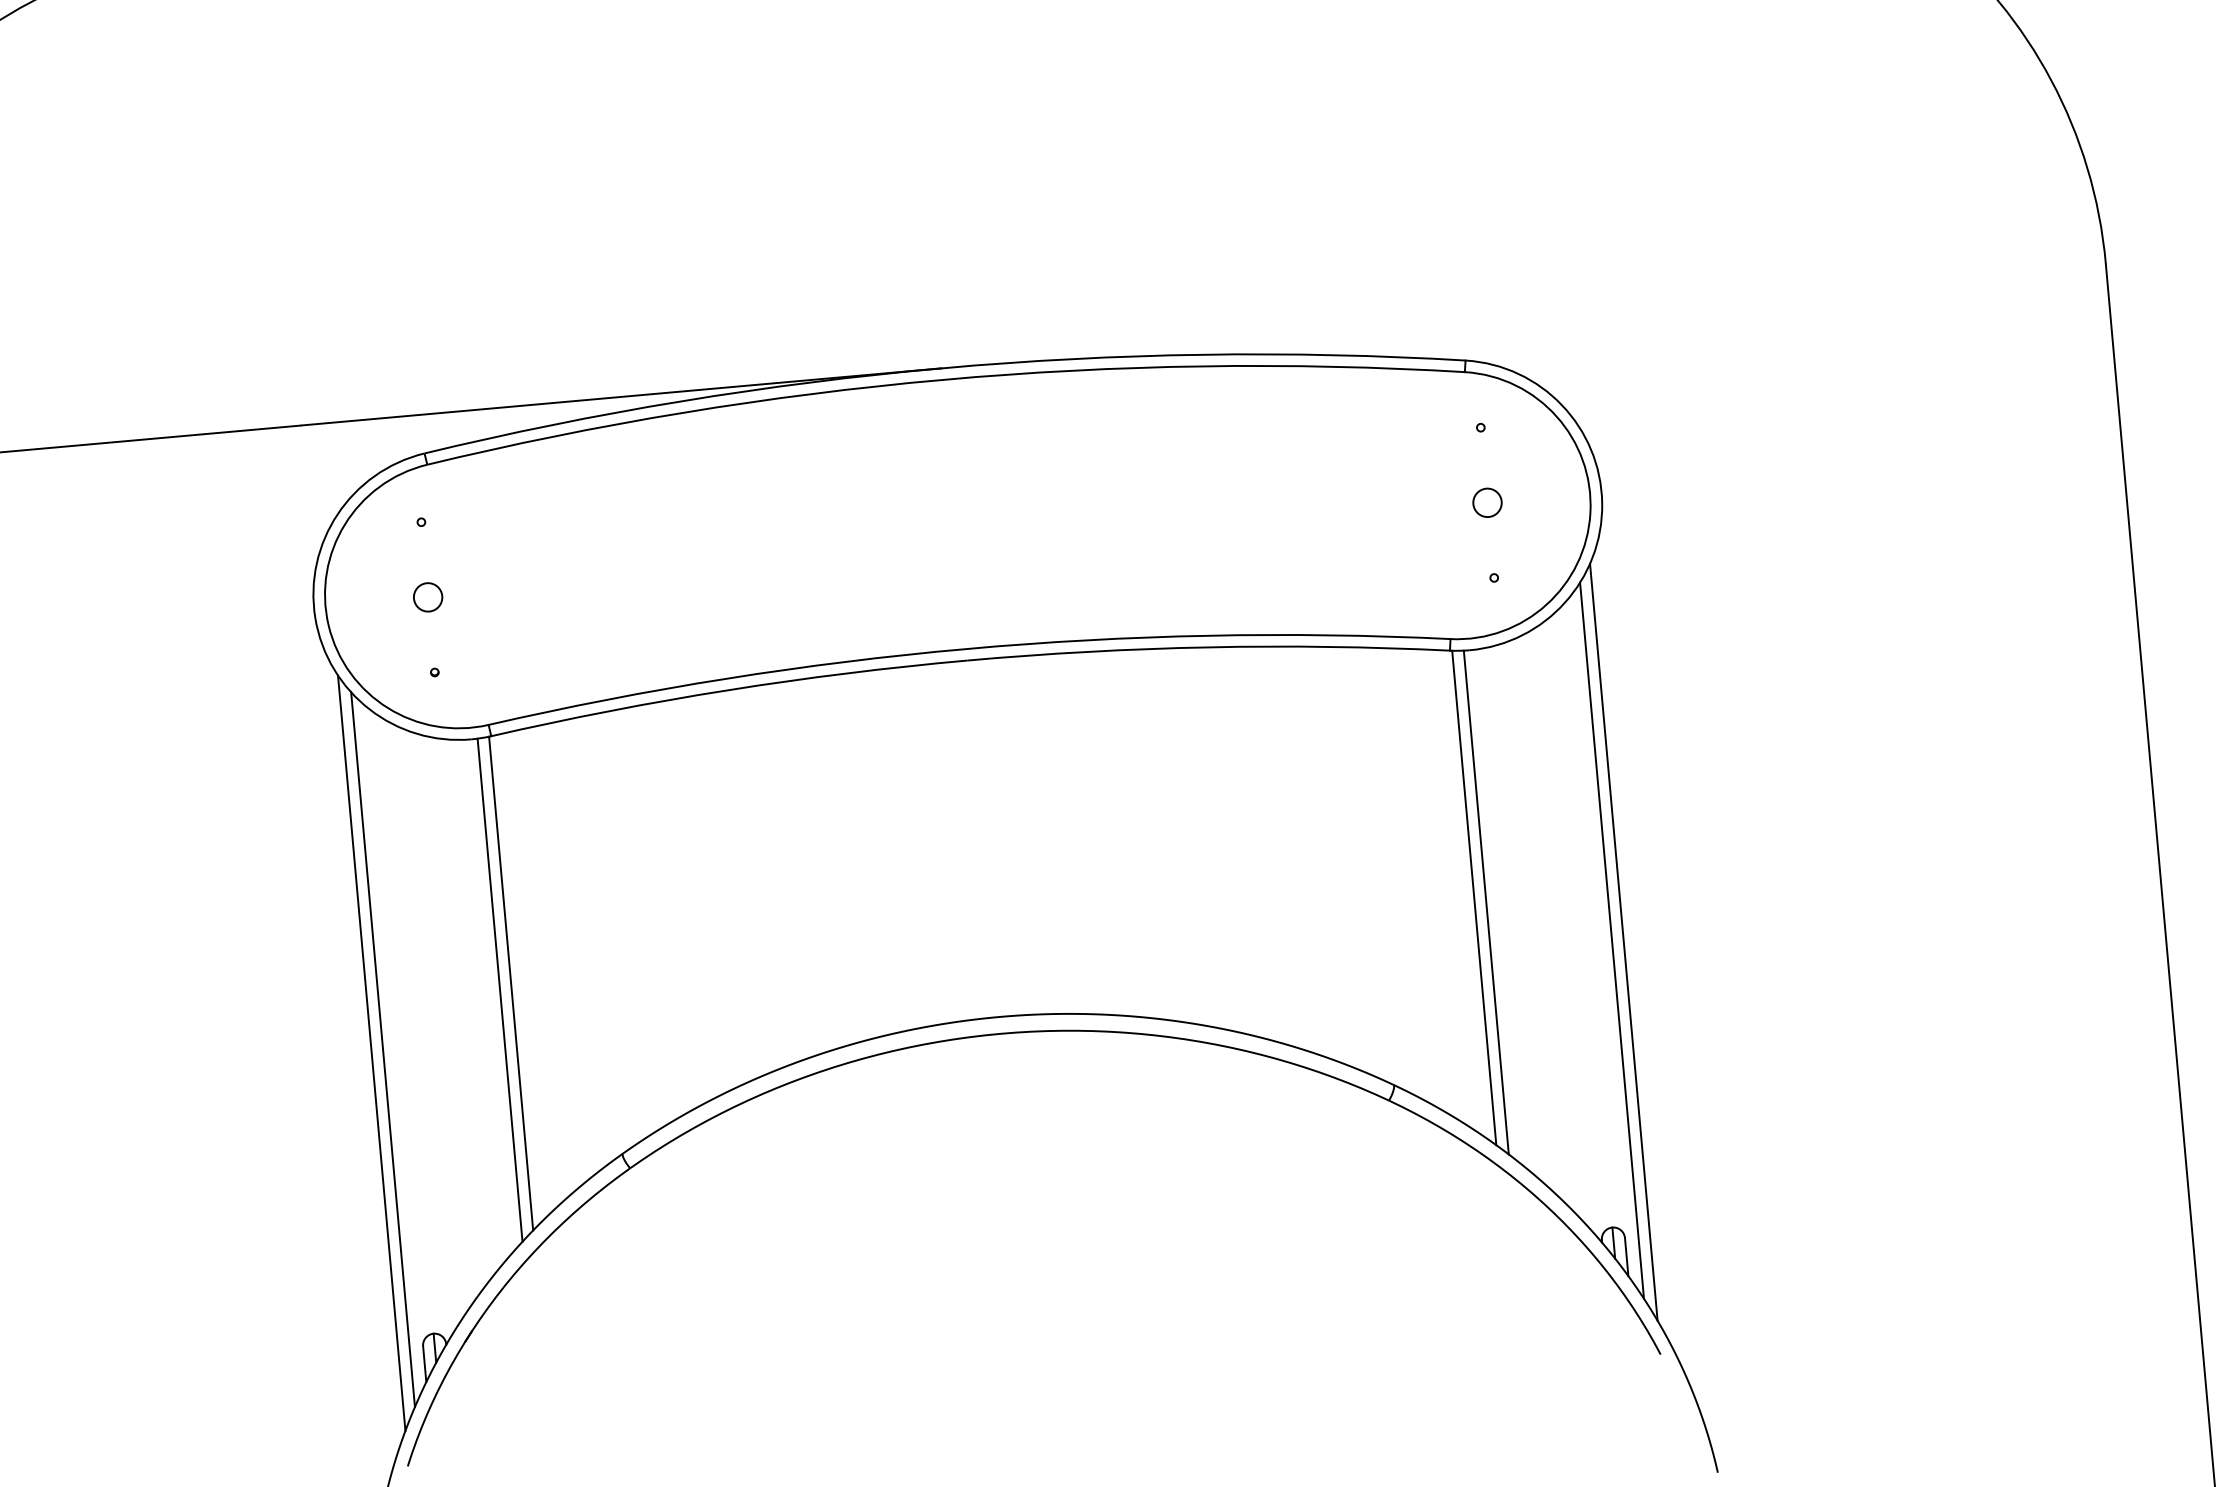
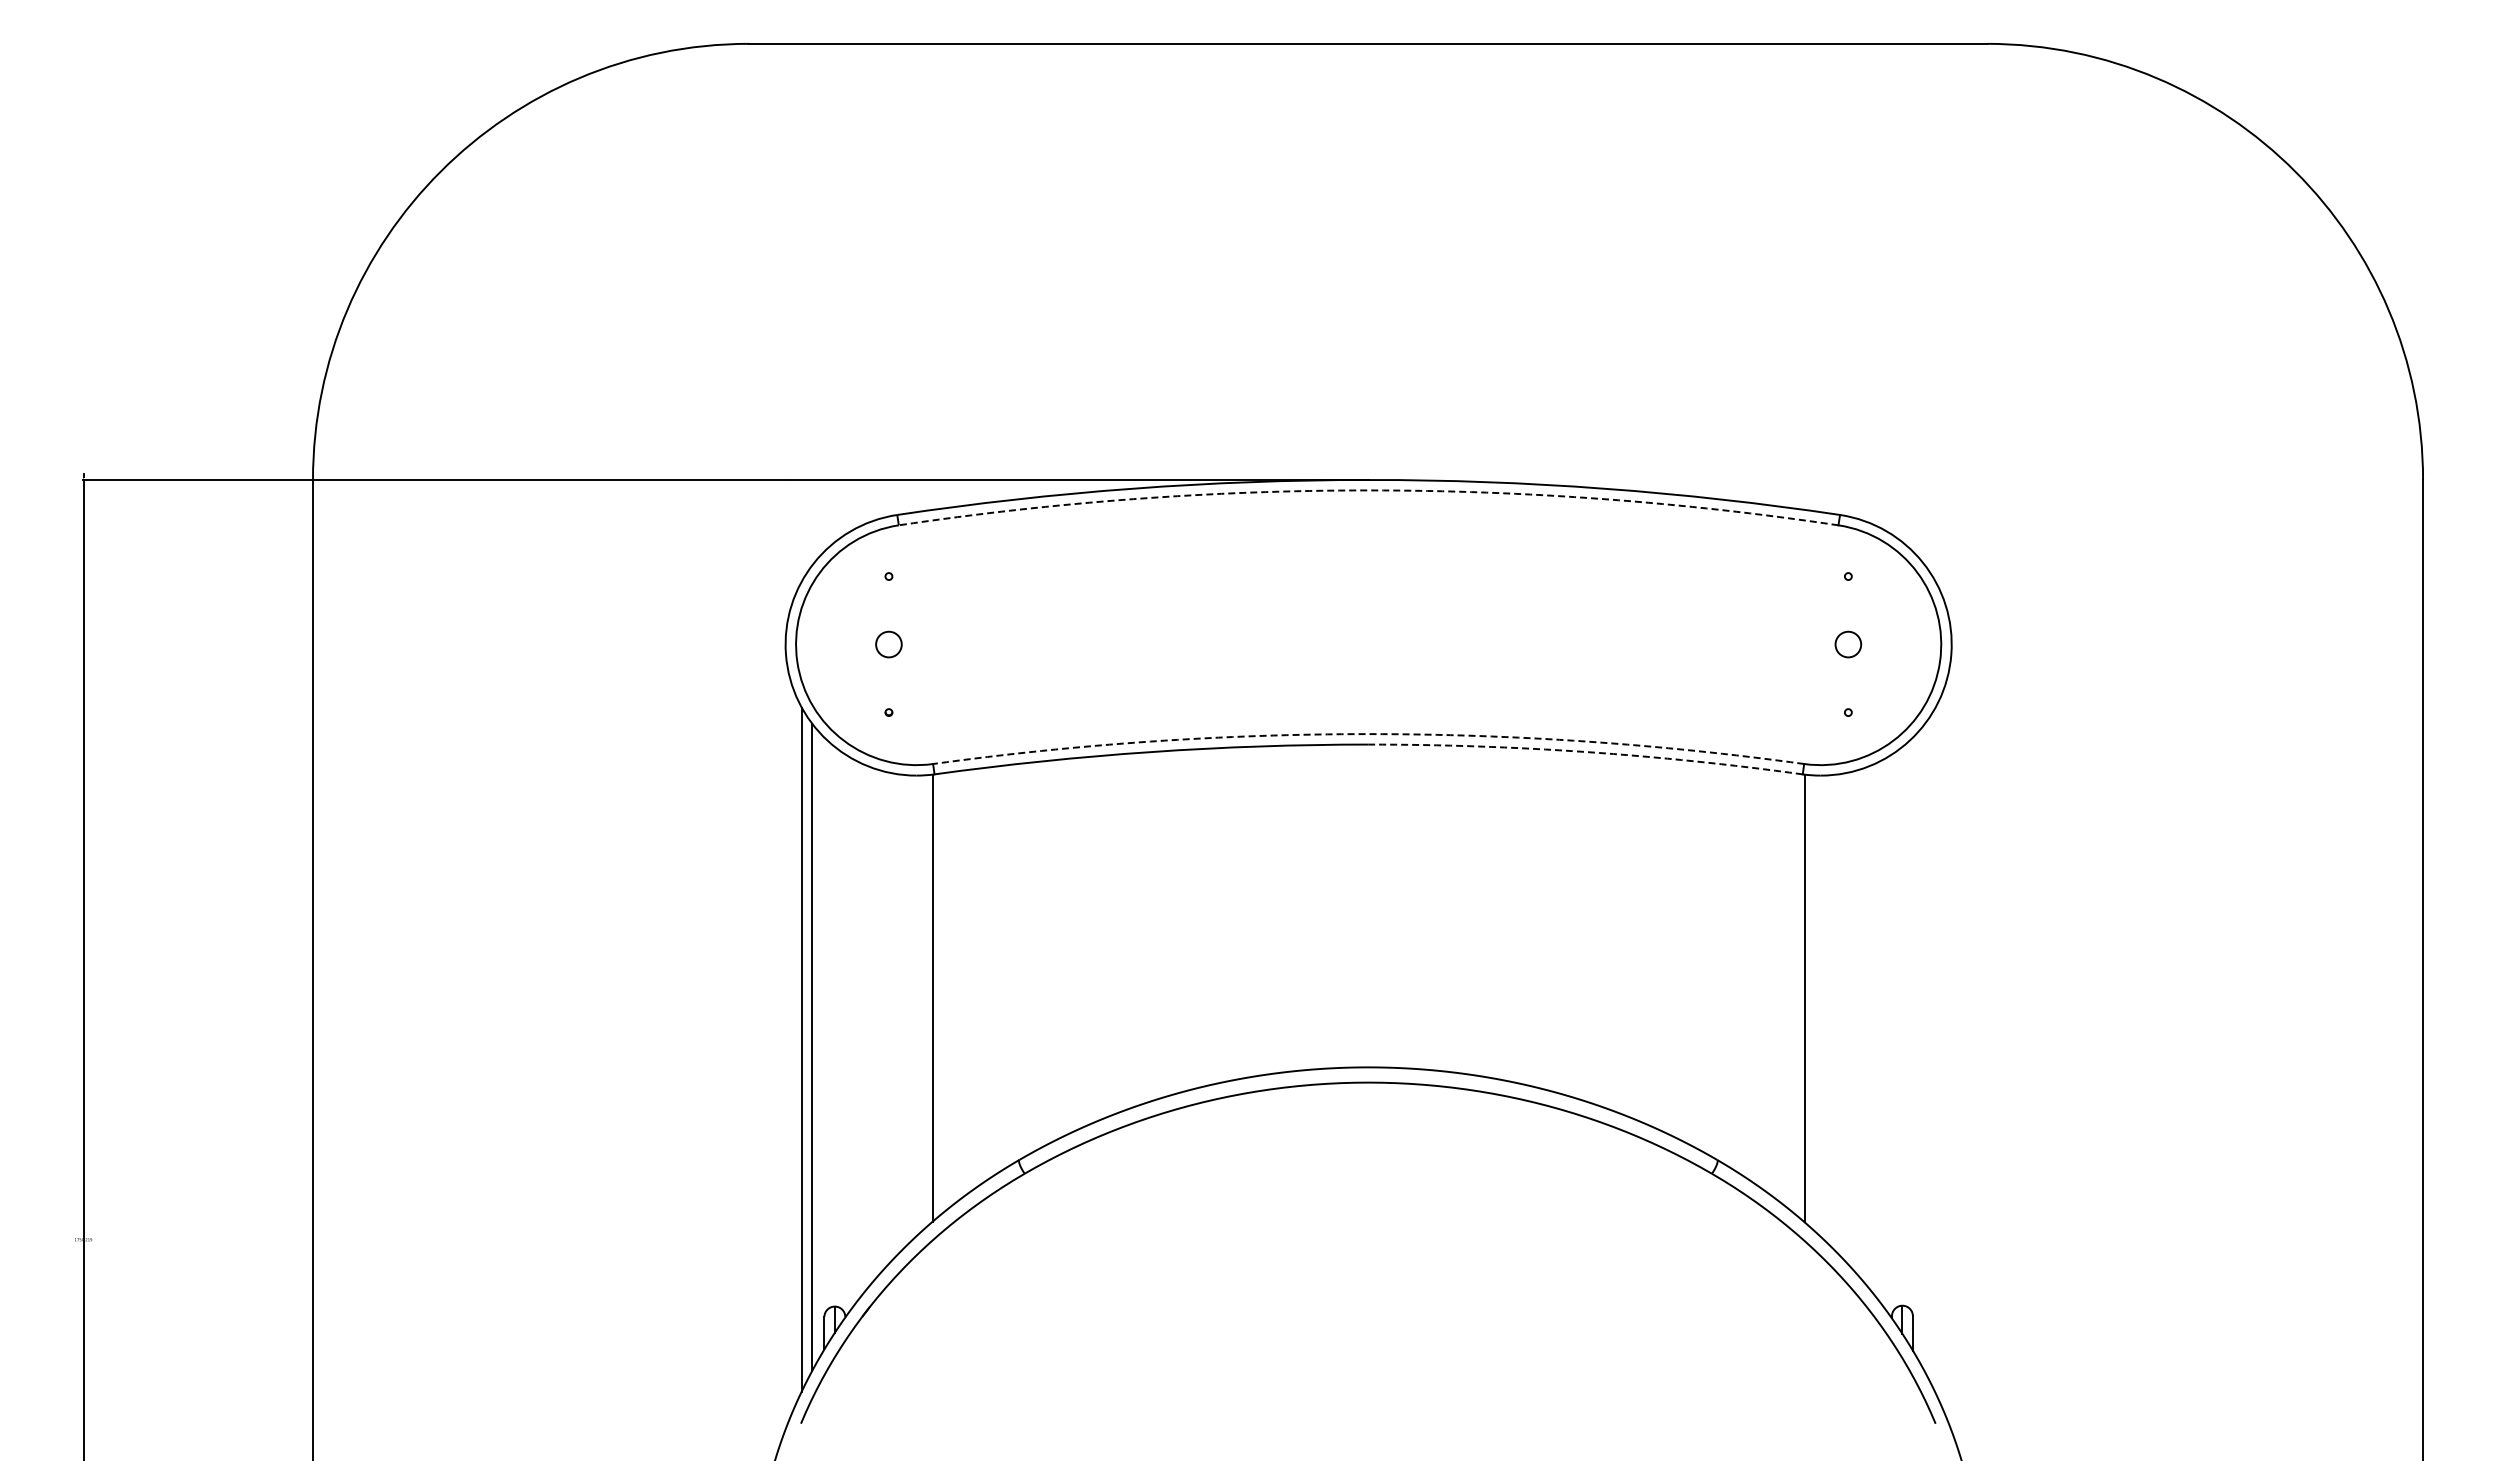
arc: (942, 379) -> (1368, 490), solid -> dashed
arc: (1209, 647) -> (1586, 752), solid -> dashed
arc: (966, 649) -> (1368, 734), solid -> dashed
line: (1486, 902) -> (1815, 1003), removed
line: (1612, 940) -> (1925, 1047), removed
line: (1623, 942) -> (1935, 1050), removed
line: (500, 990) -> (922, 1003), removed

